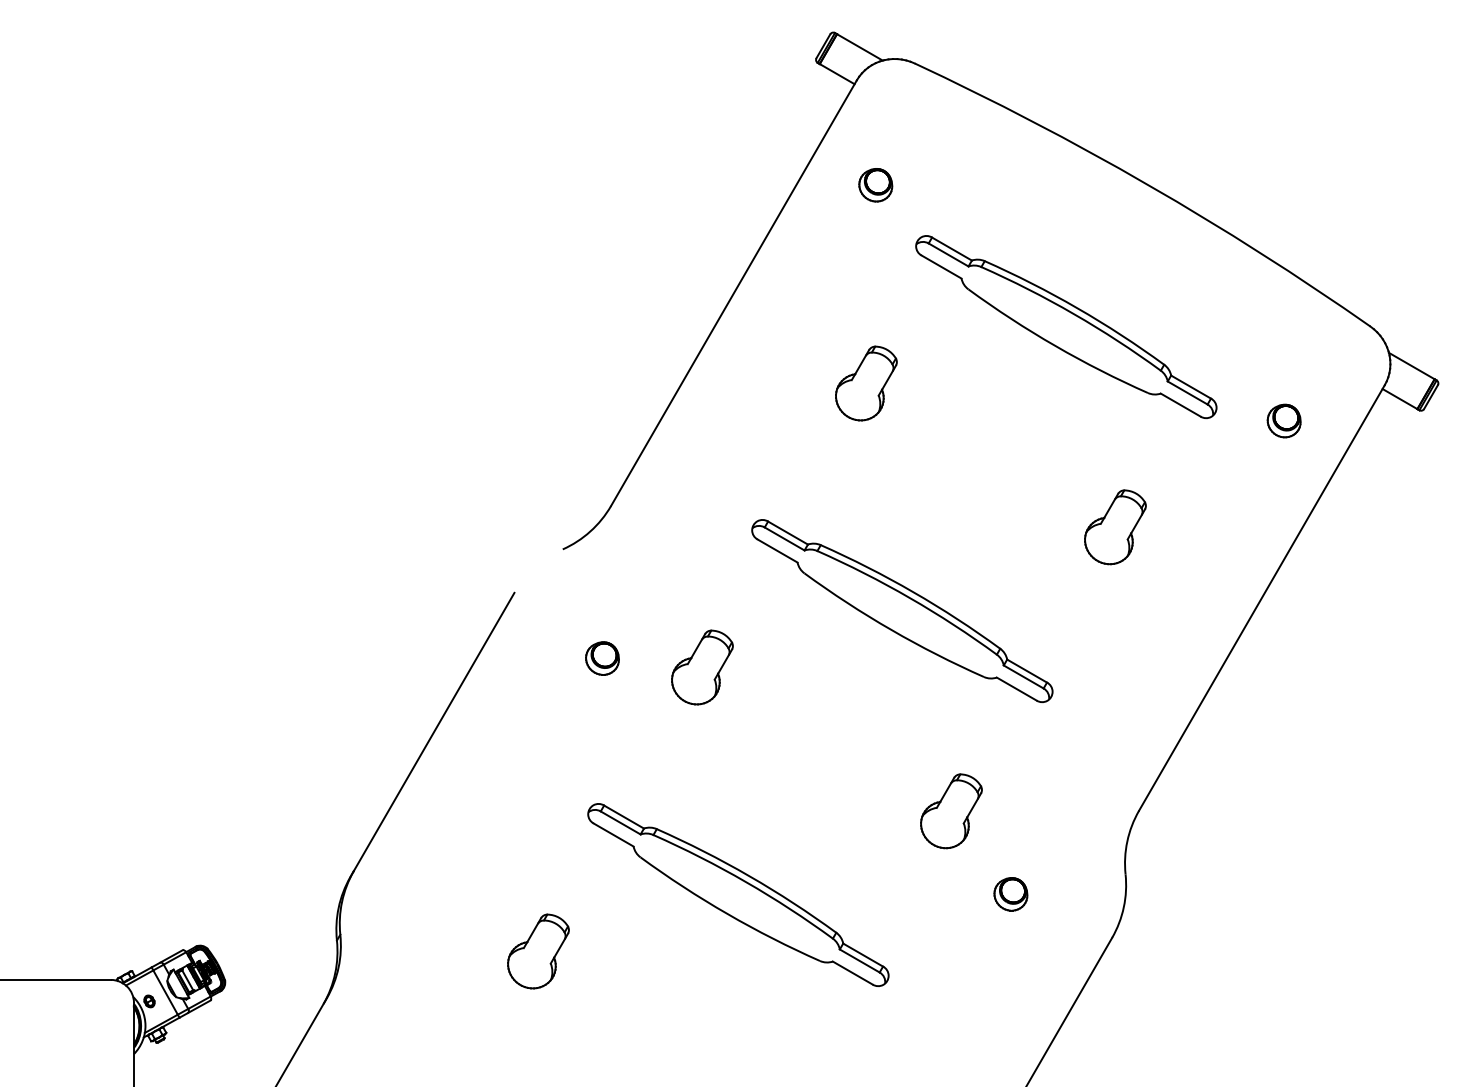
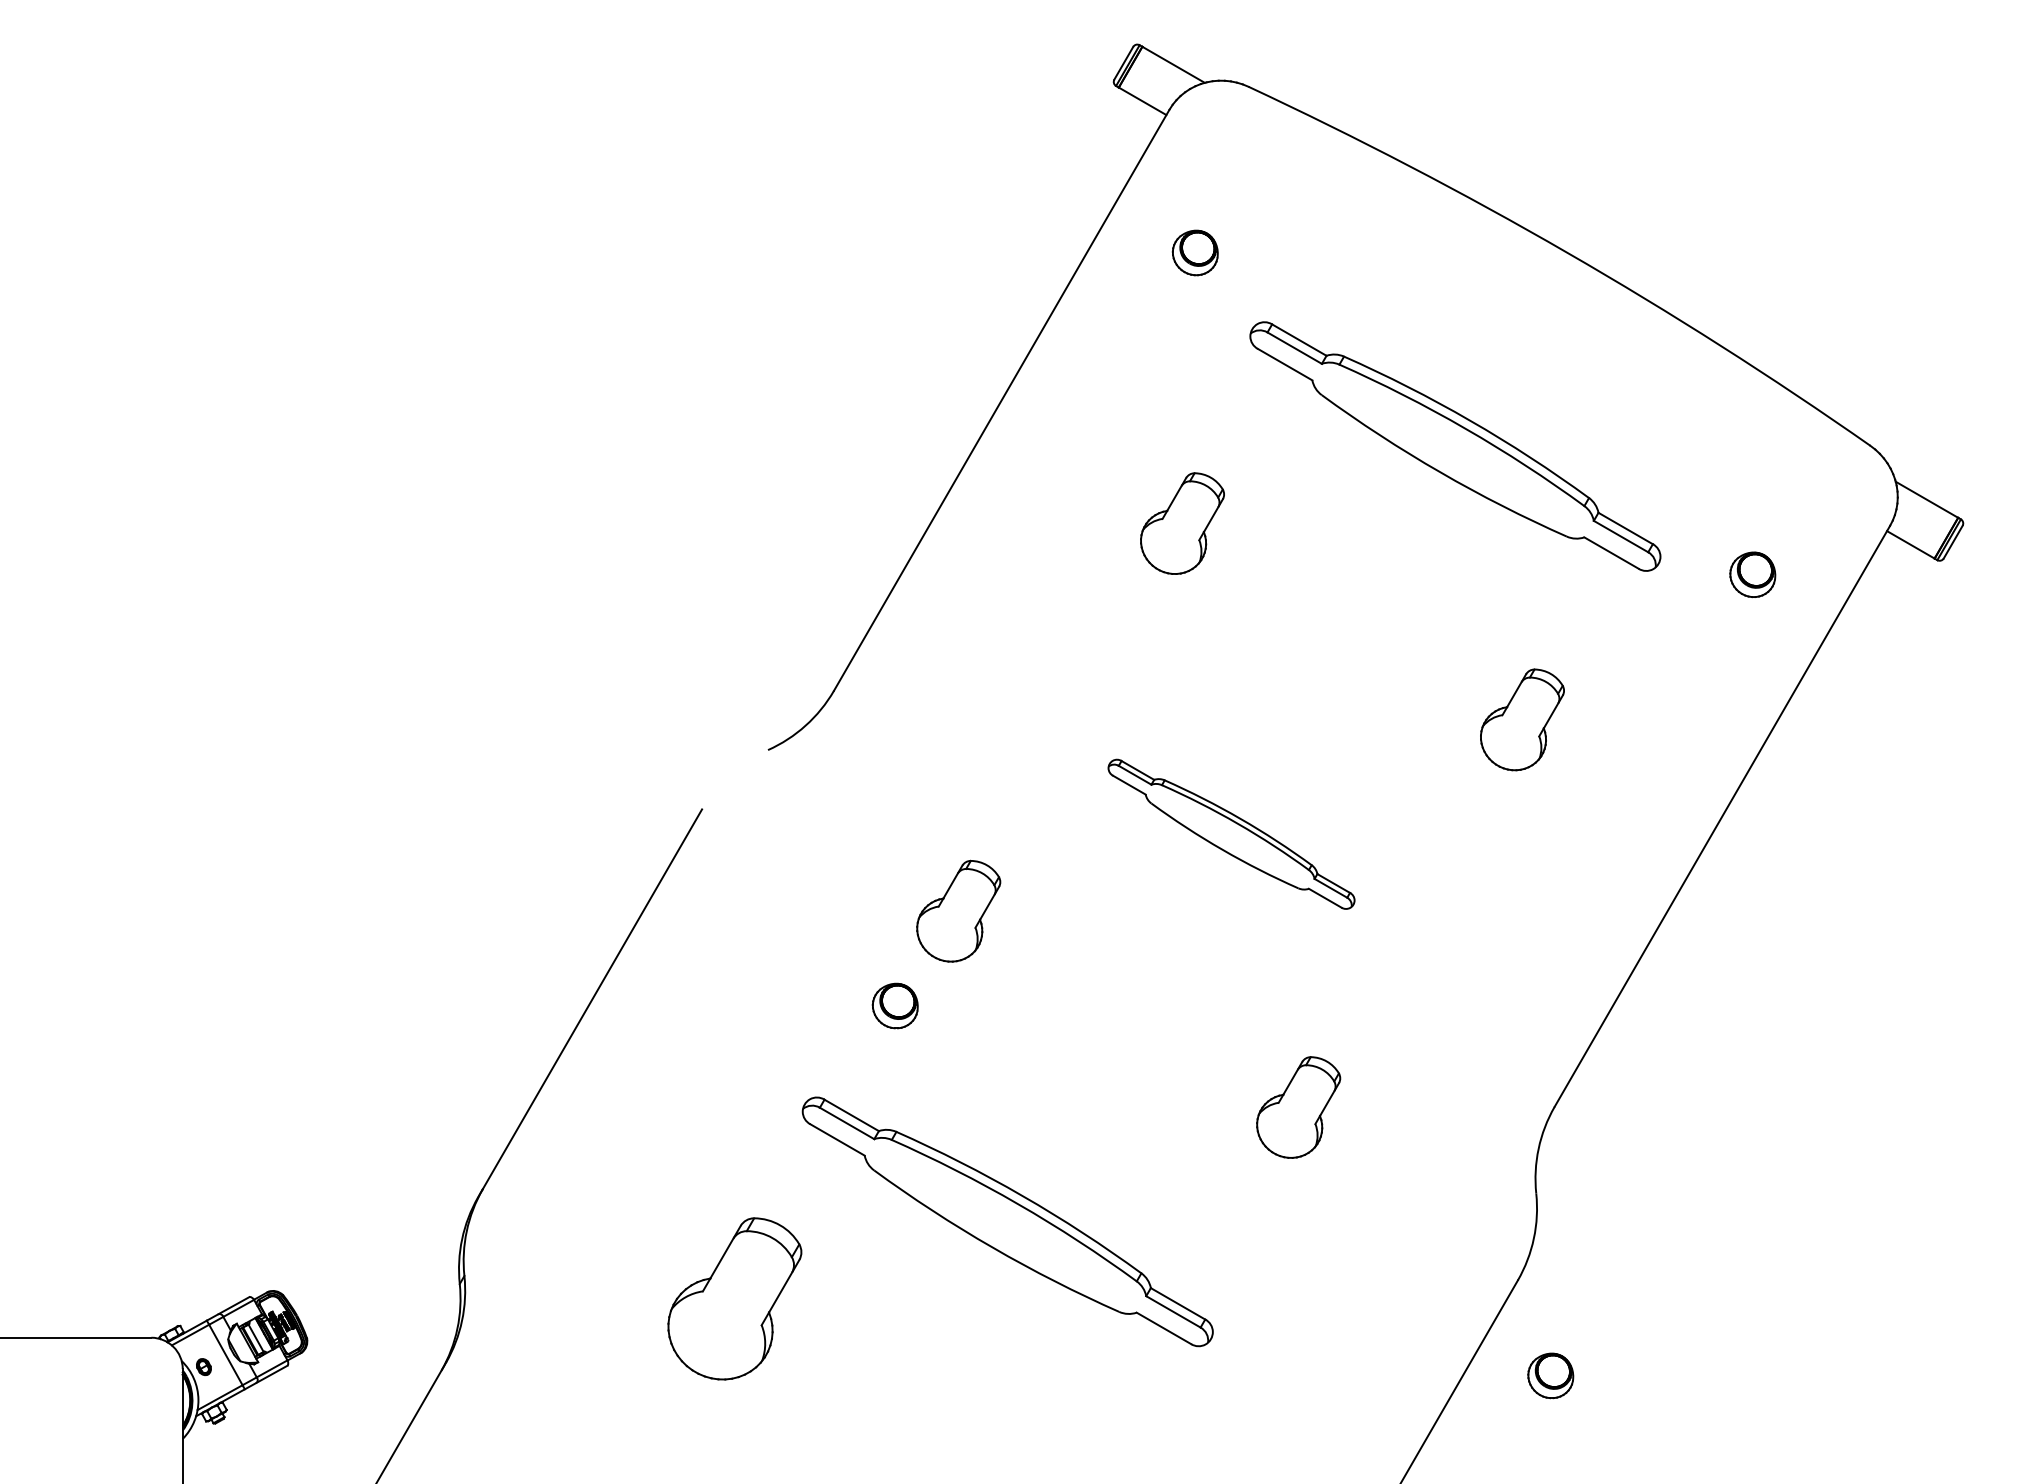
part: (902, 611) -> (1231, 834), size x0.6
part: (601, 658) -> (894, 1005), moved
part: (1010, 894) -> (1550, 1375), moved
part: (538, 951) -> (734, 1298), size x1.6

